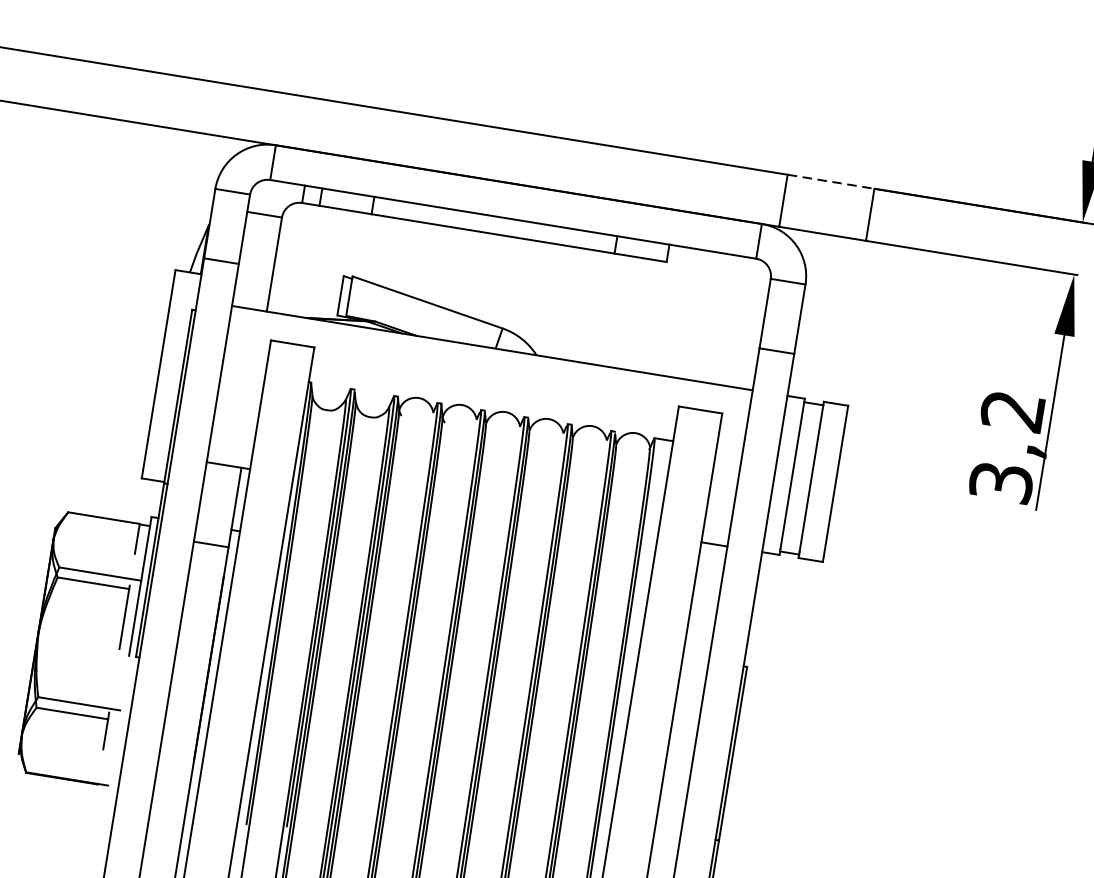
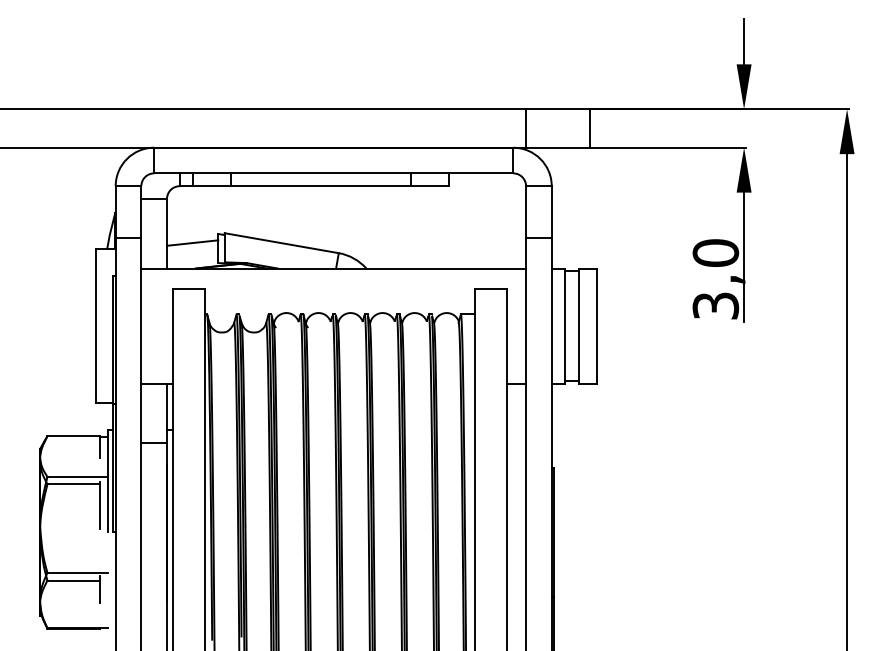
line: (831, 182) -> (558, 109), dashed -> solid
line: (306, 281) -> (192, 242), added
text: (1012, 410) -> (715, 252), 3,2 -> 3,0

